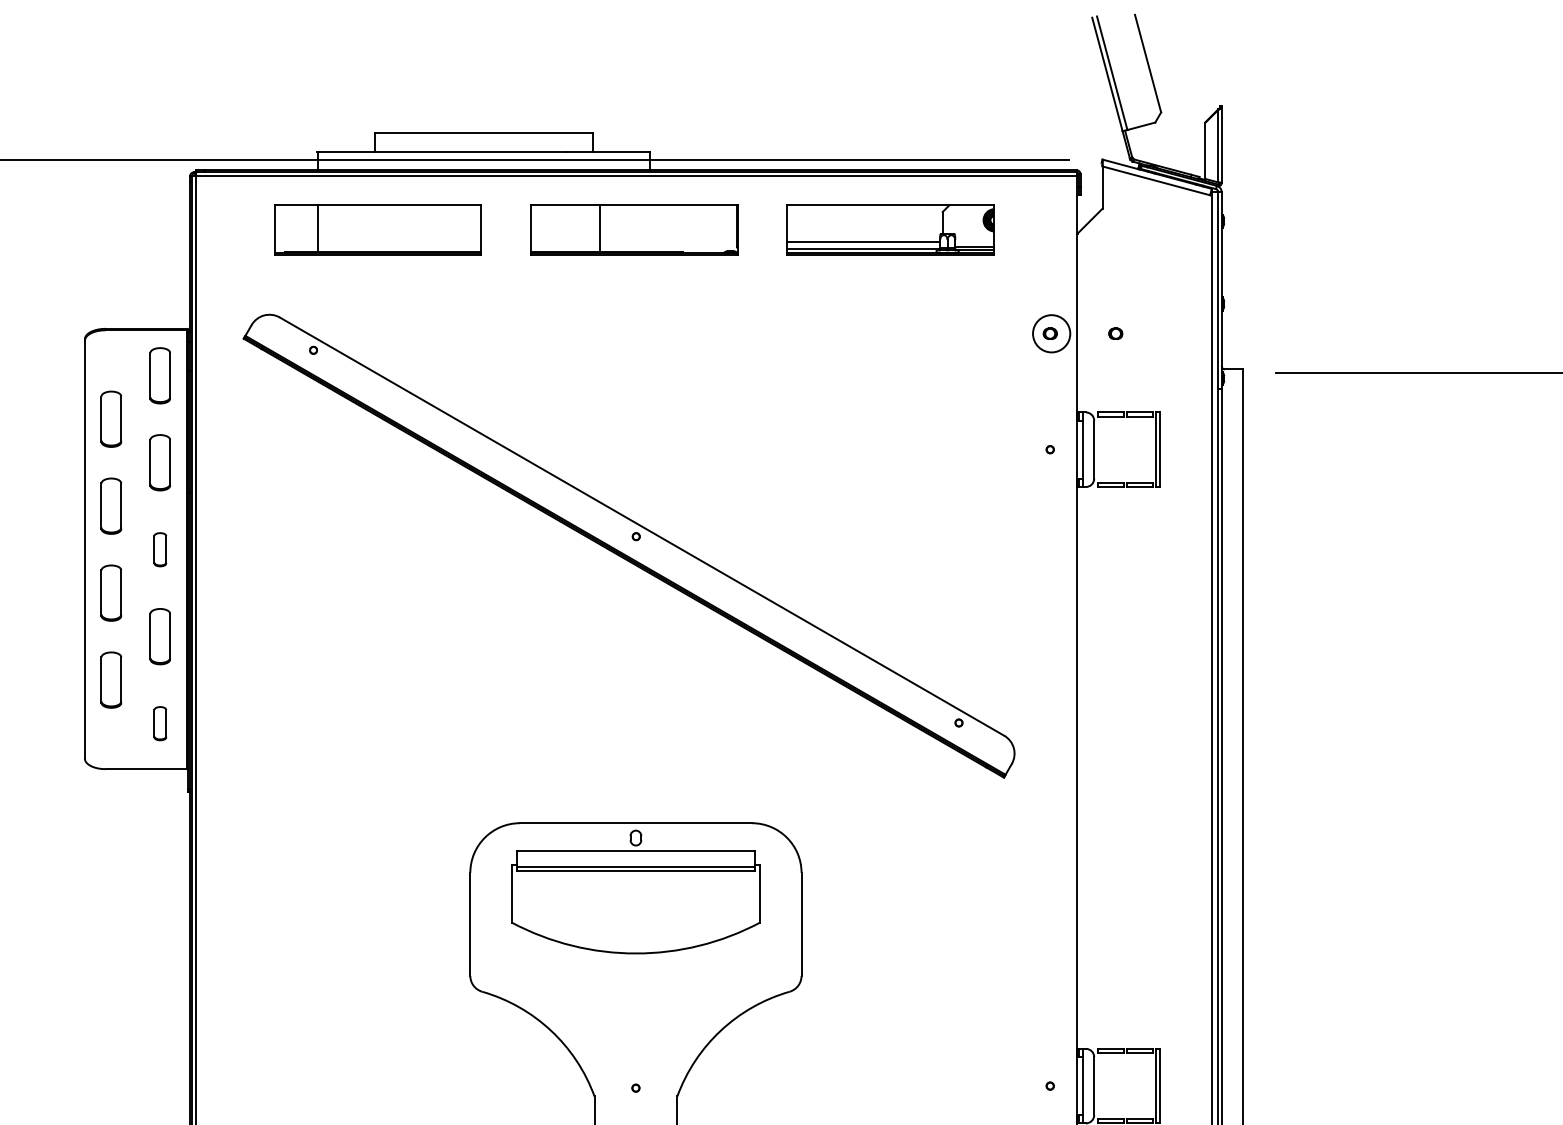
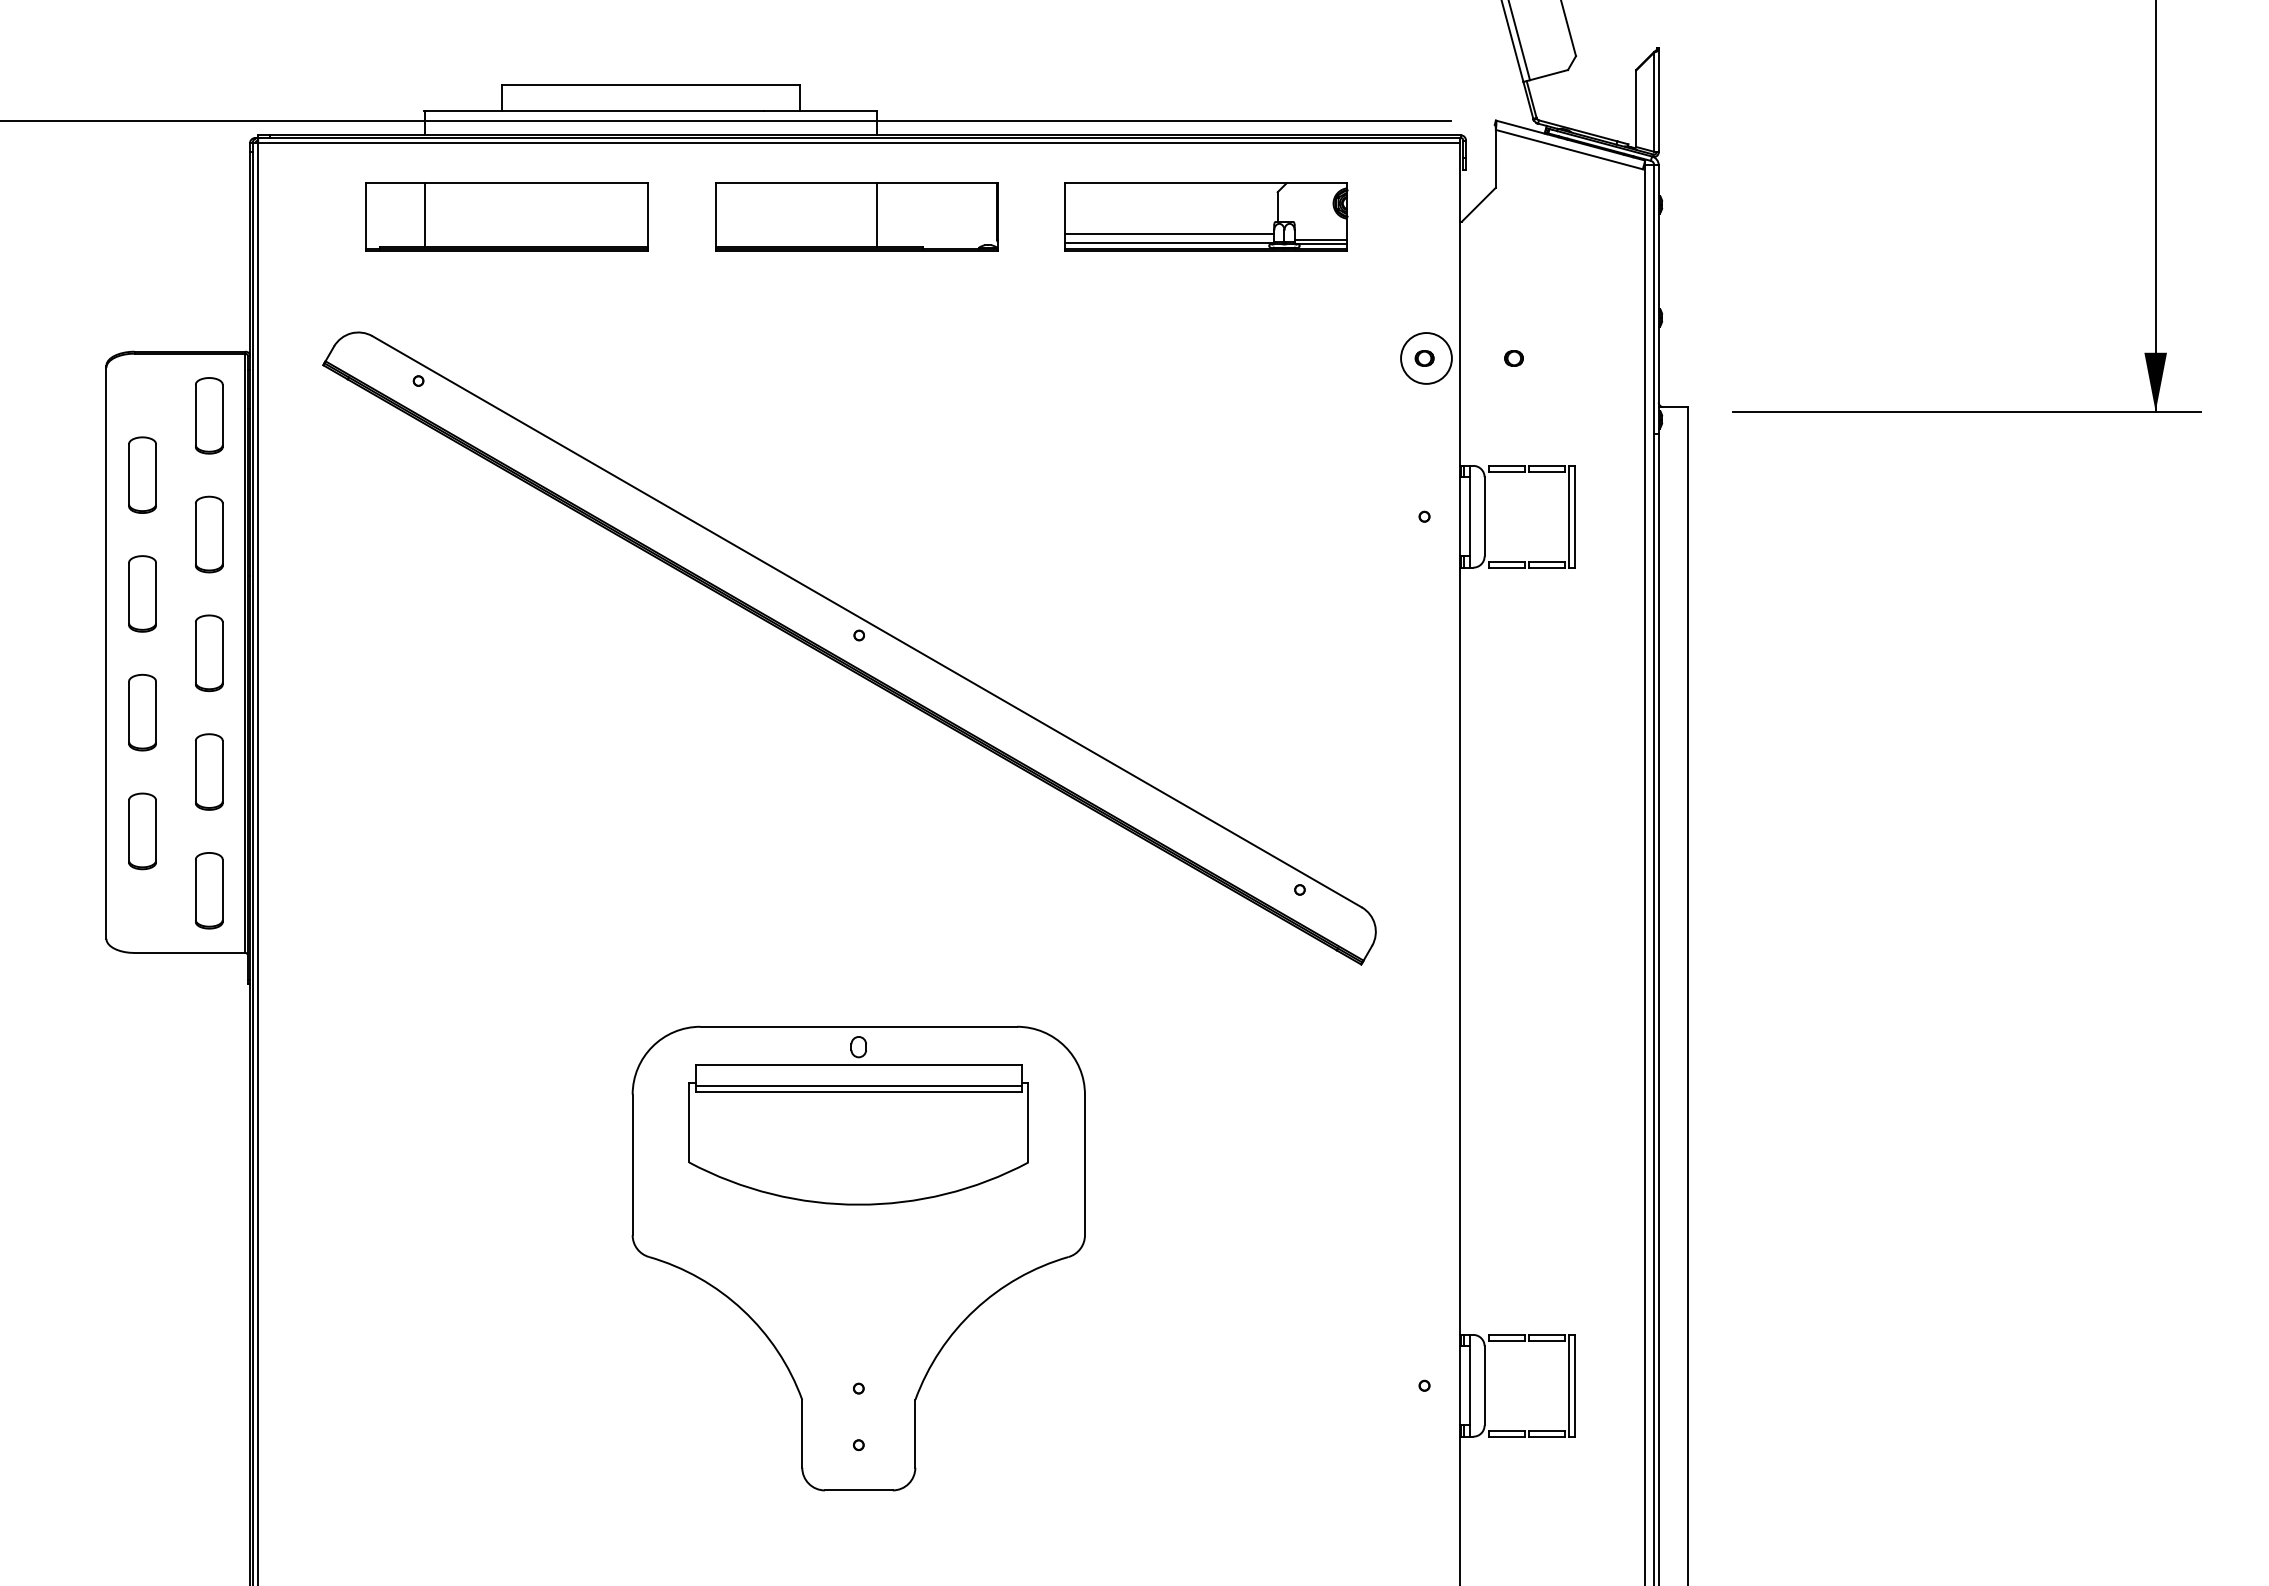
line: (599, 228) -> (877, 214), moved
part: (160, 549) -> (209, 653), size x1.67
part: (160, 723) -> (209, 890), size x1.67

